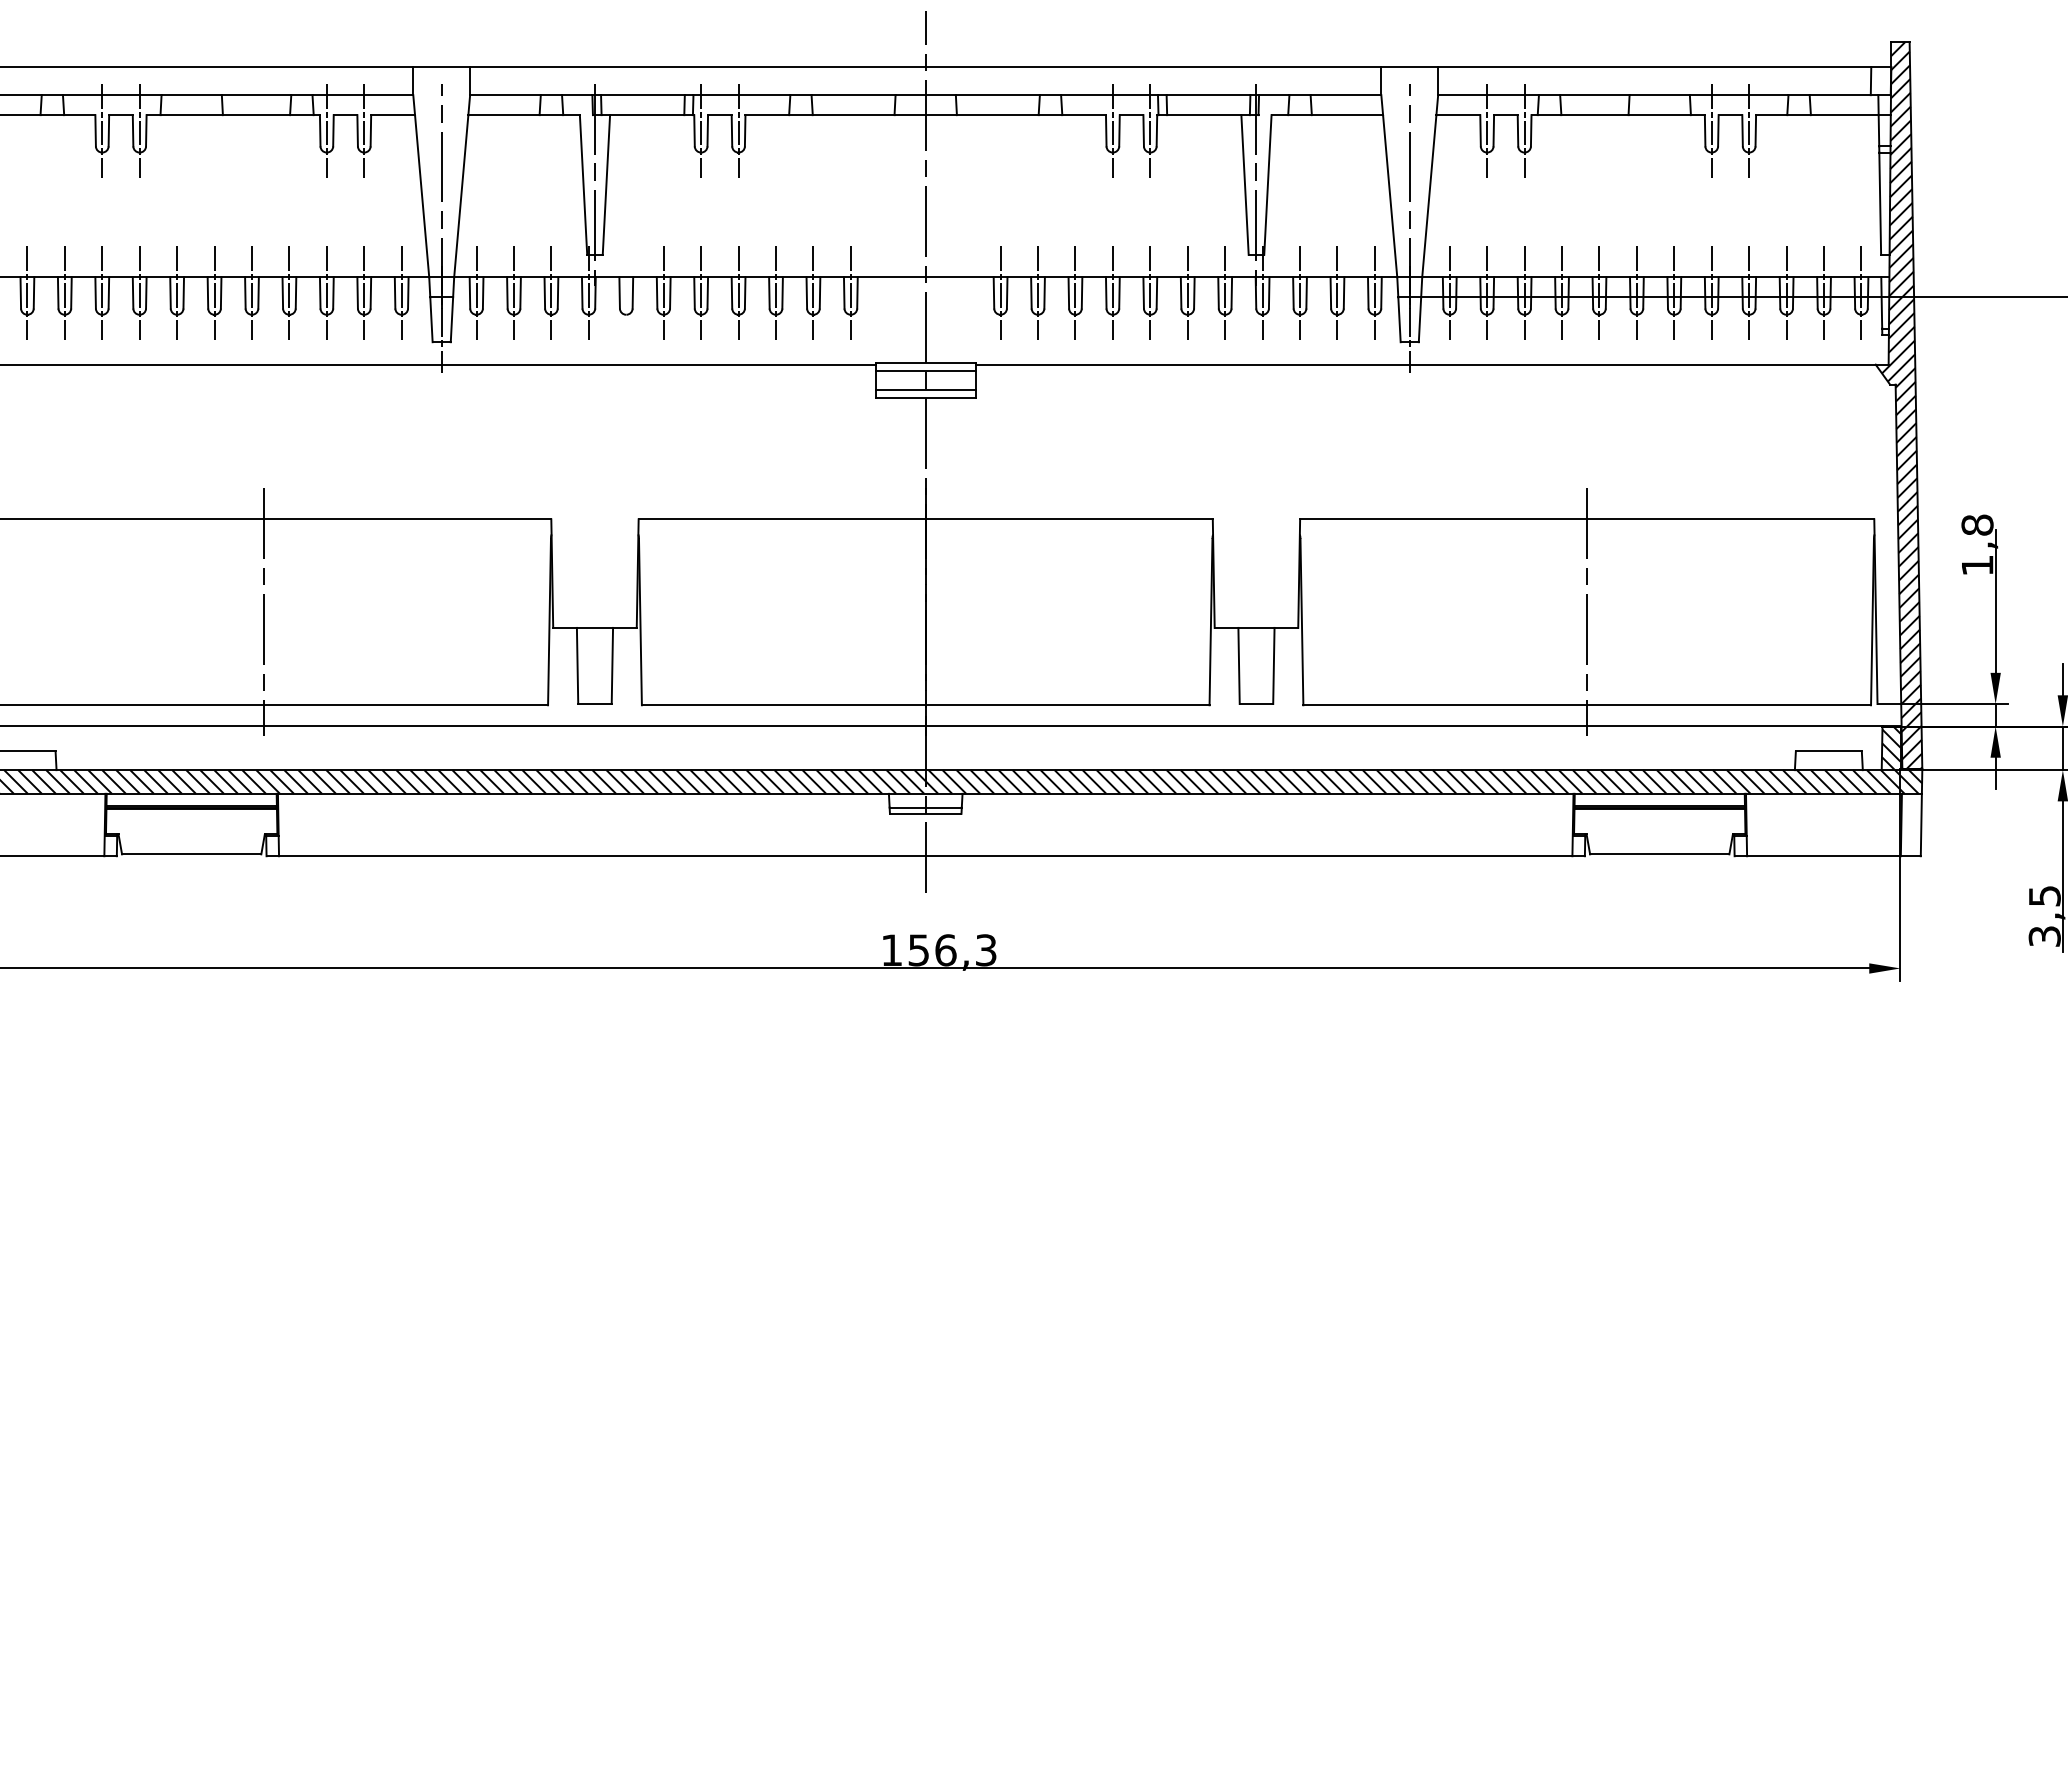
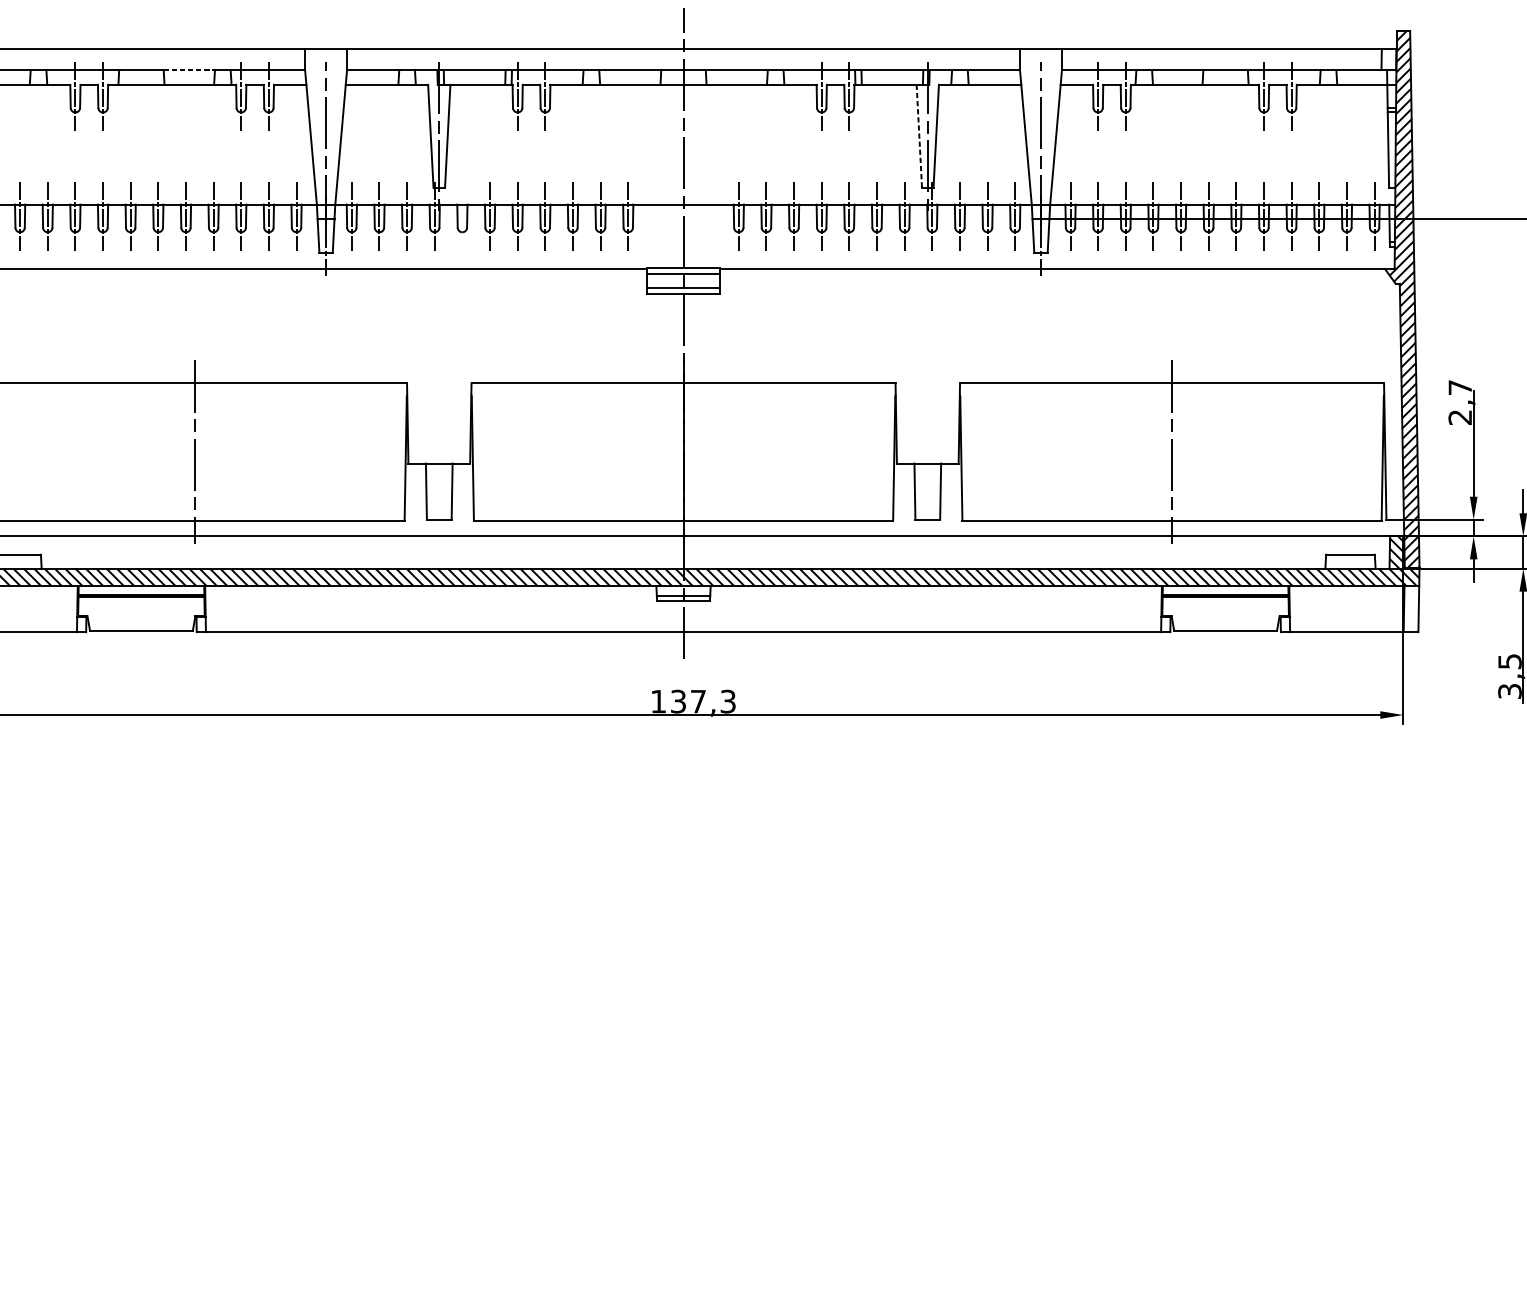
line: (256, 95) -> (189, 70), solid -> dashed
line: (1245, 185) -> (919, 136), solid -> dashed
text: (1977, 544) -> (1460, 401), 1,8 -> 2,7
text: (932, 950) -> (688, 701), 156,3 -> 137,3

